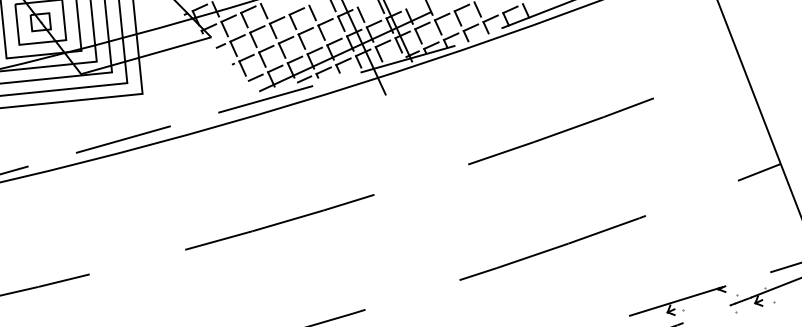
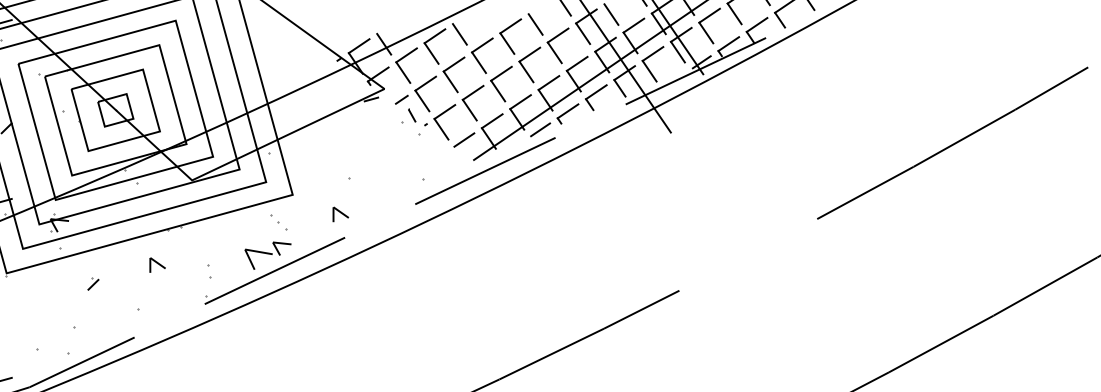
hatch: (115, 83) -> (247, 185), added

